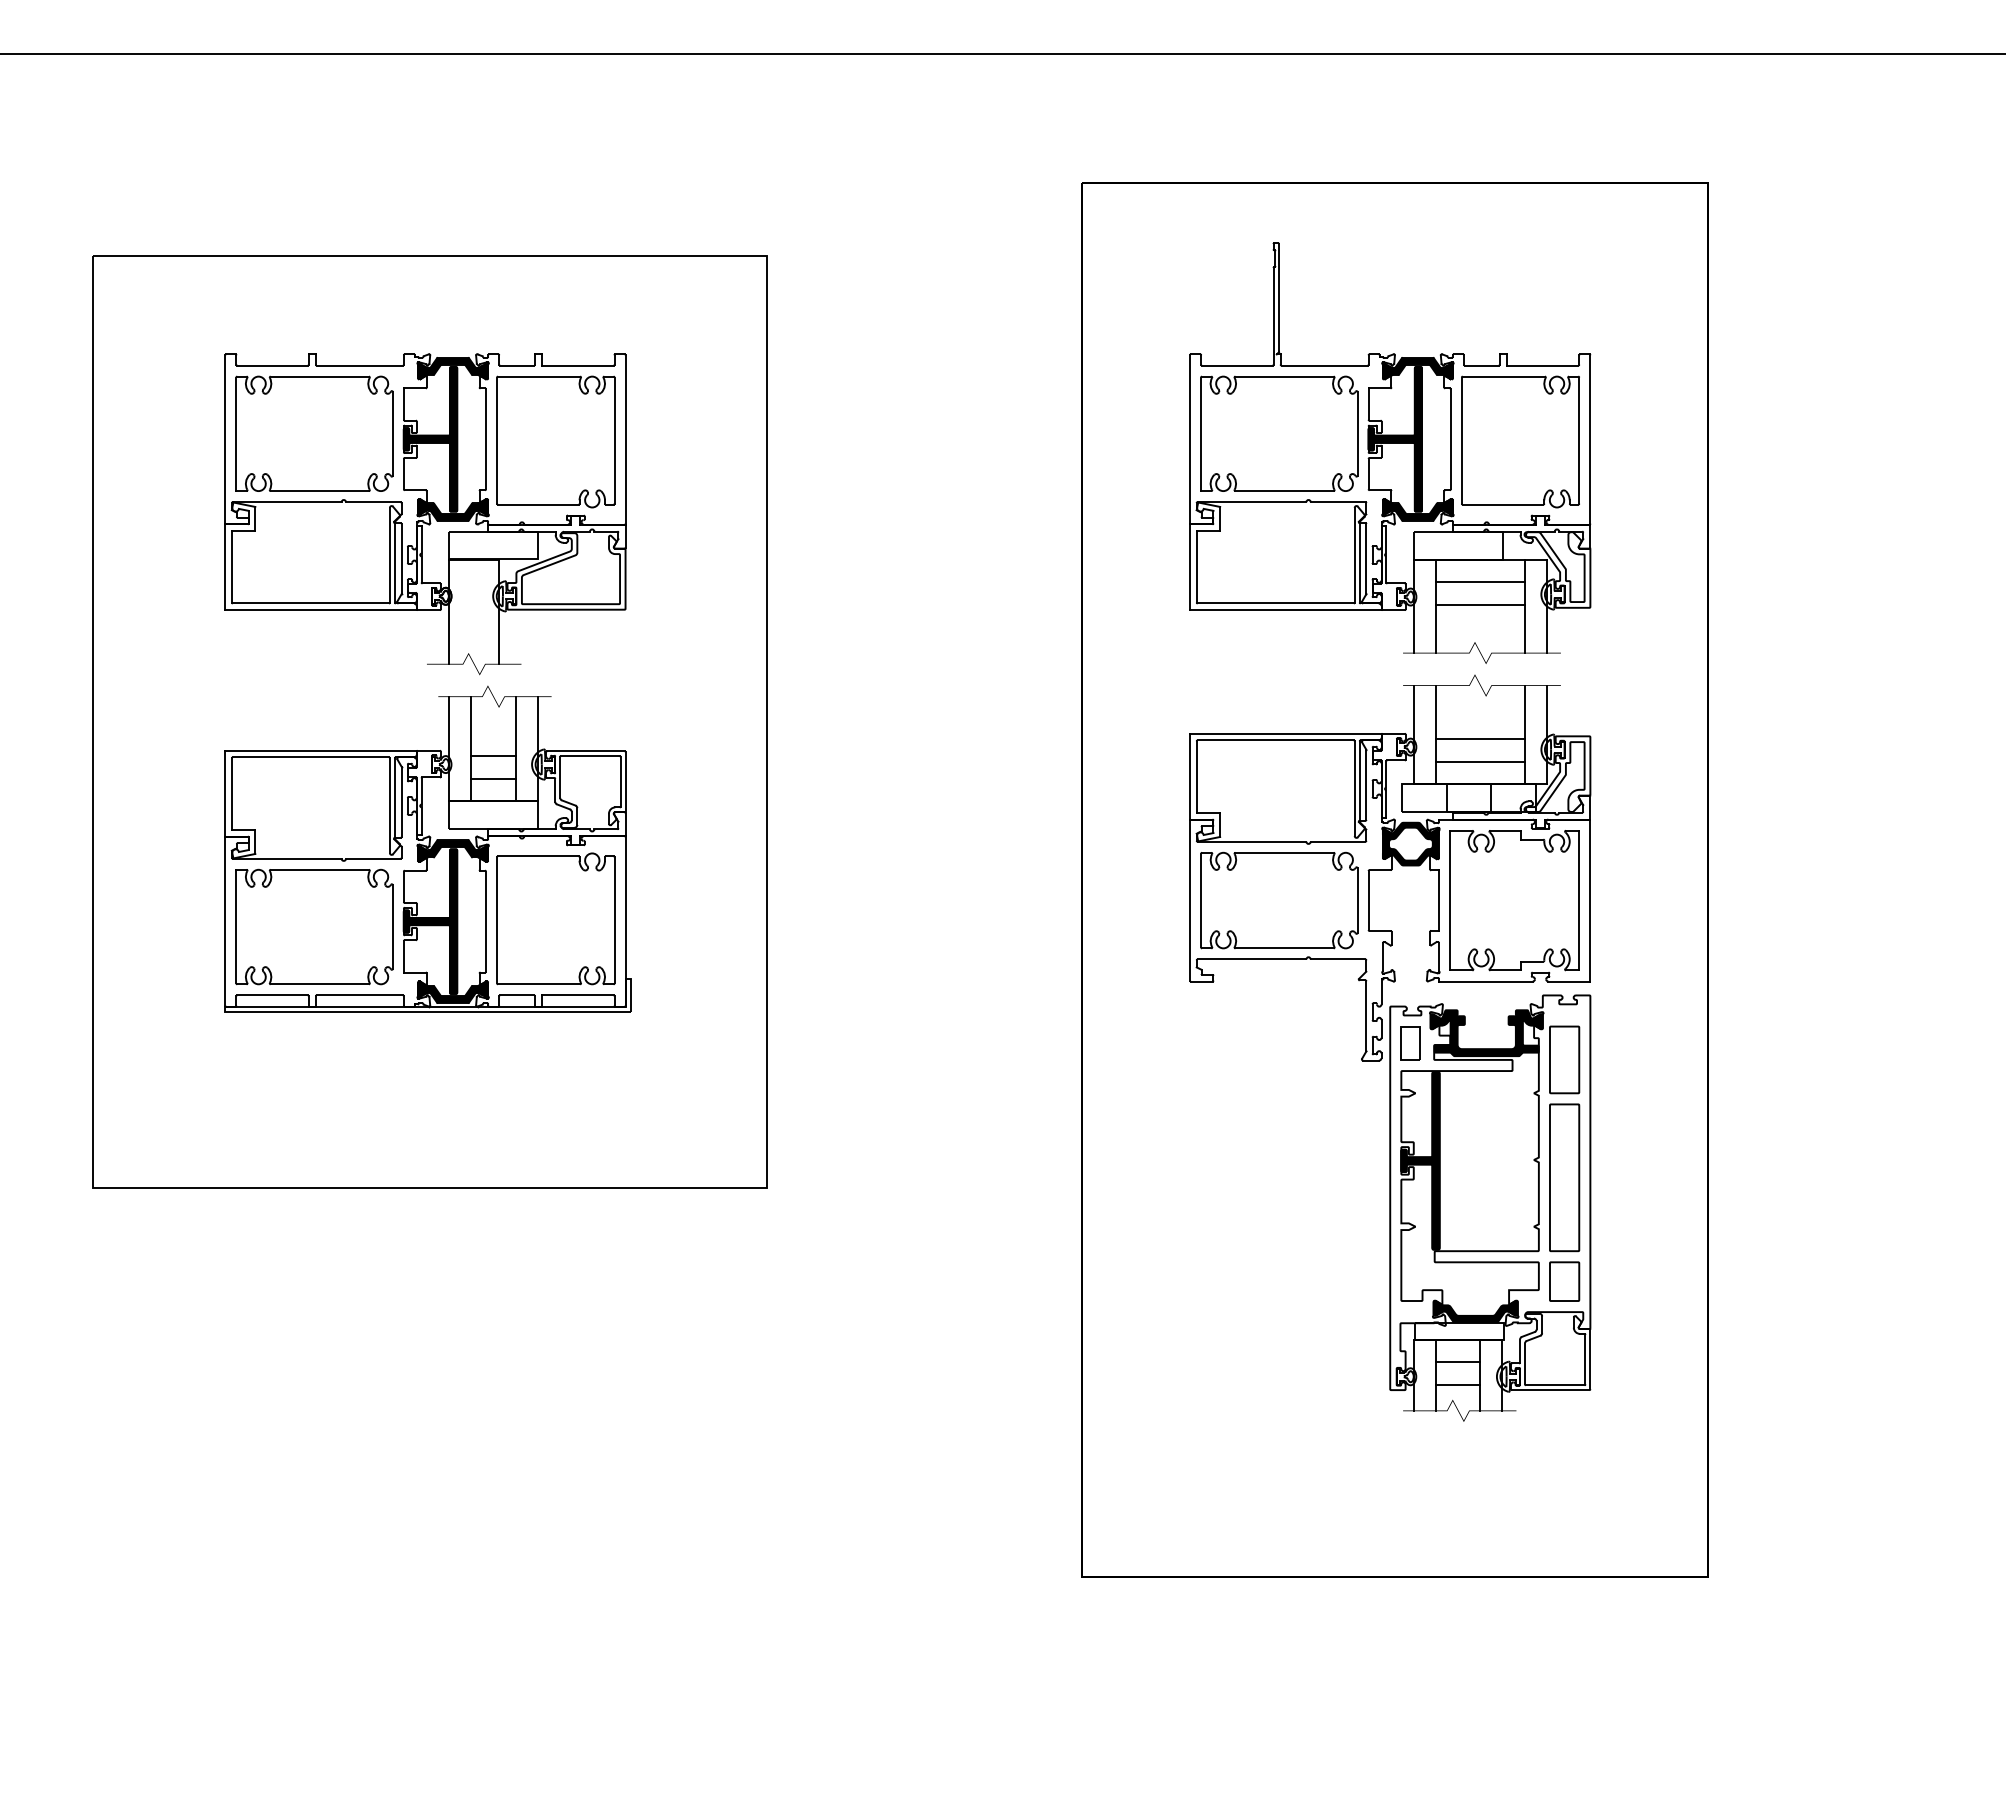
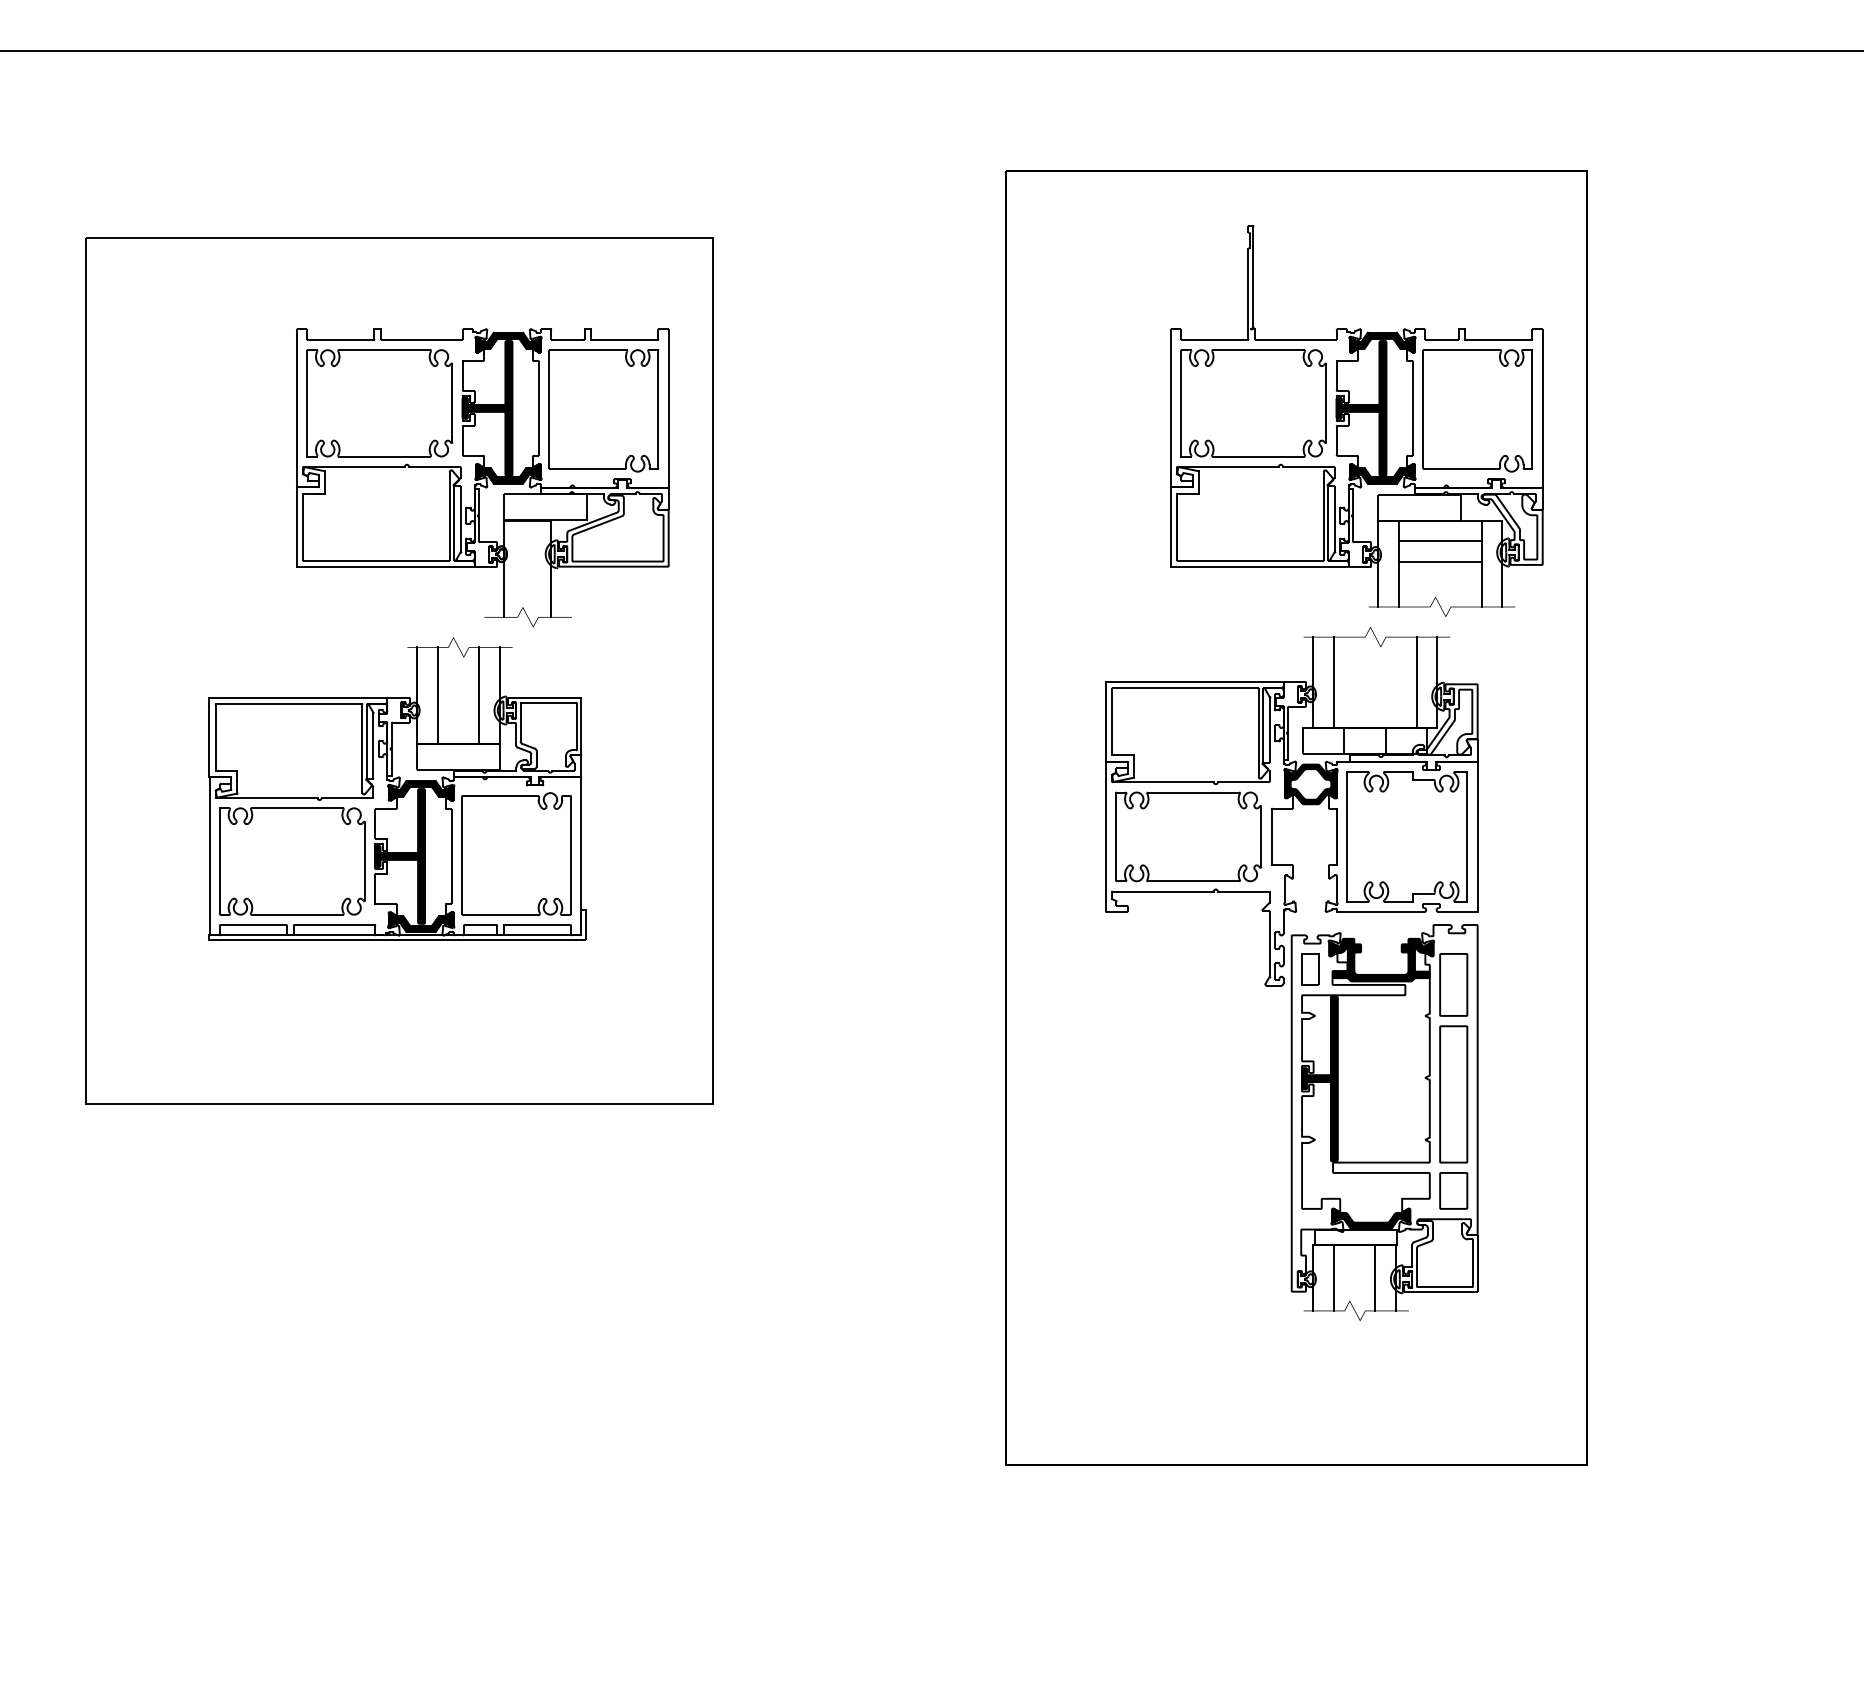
part: (1390, 452) -> (1357, 420), moved
part: (425, 514) -> (482, 478), moved
line: (1479, 739) -> (1374, 687), removed
line: (492, 756) -> (457, 703), removed
line: (1479, 761) -> (1374, 707), removed
line: (492, 778) -> (457, 723), removed
line: (1457, 1362) -> (1354, 1266), removed
line: (1457, 1384) -> (1354, 1286), removed

